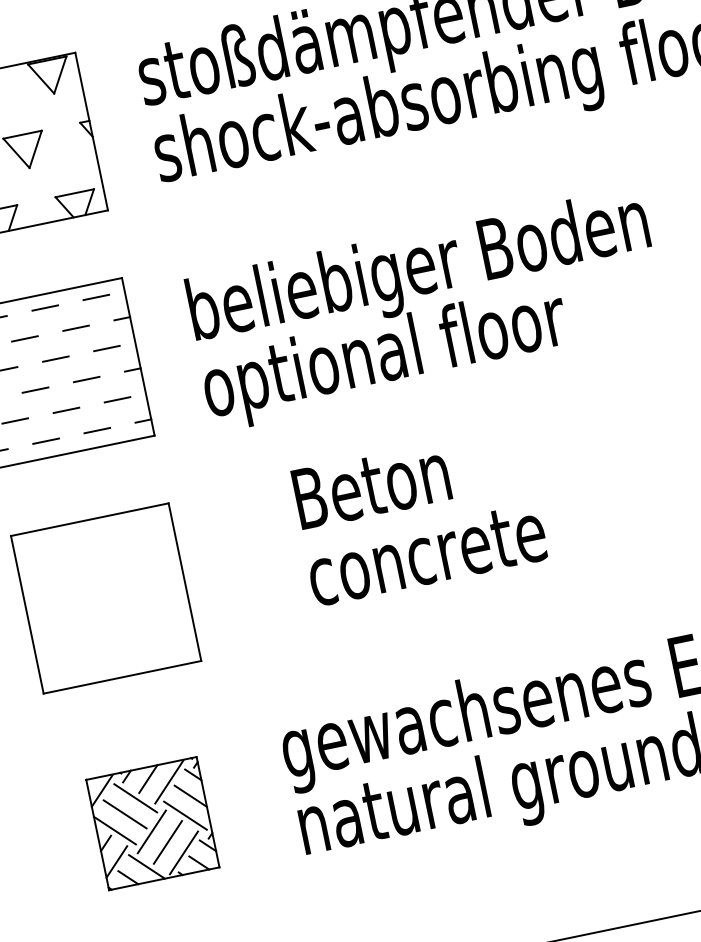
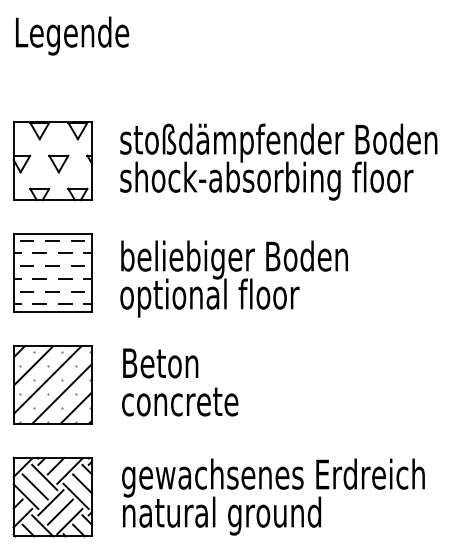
text: (419, 515) -> (180, 382), moved
hatch: (105, 597) -> (52, 384), added
part: (151, 822) -> (52, 496), size x1.43

